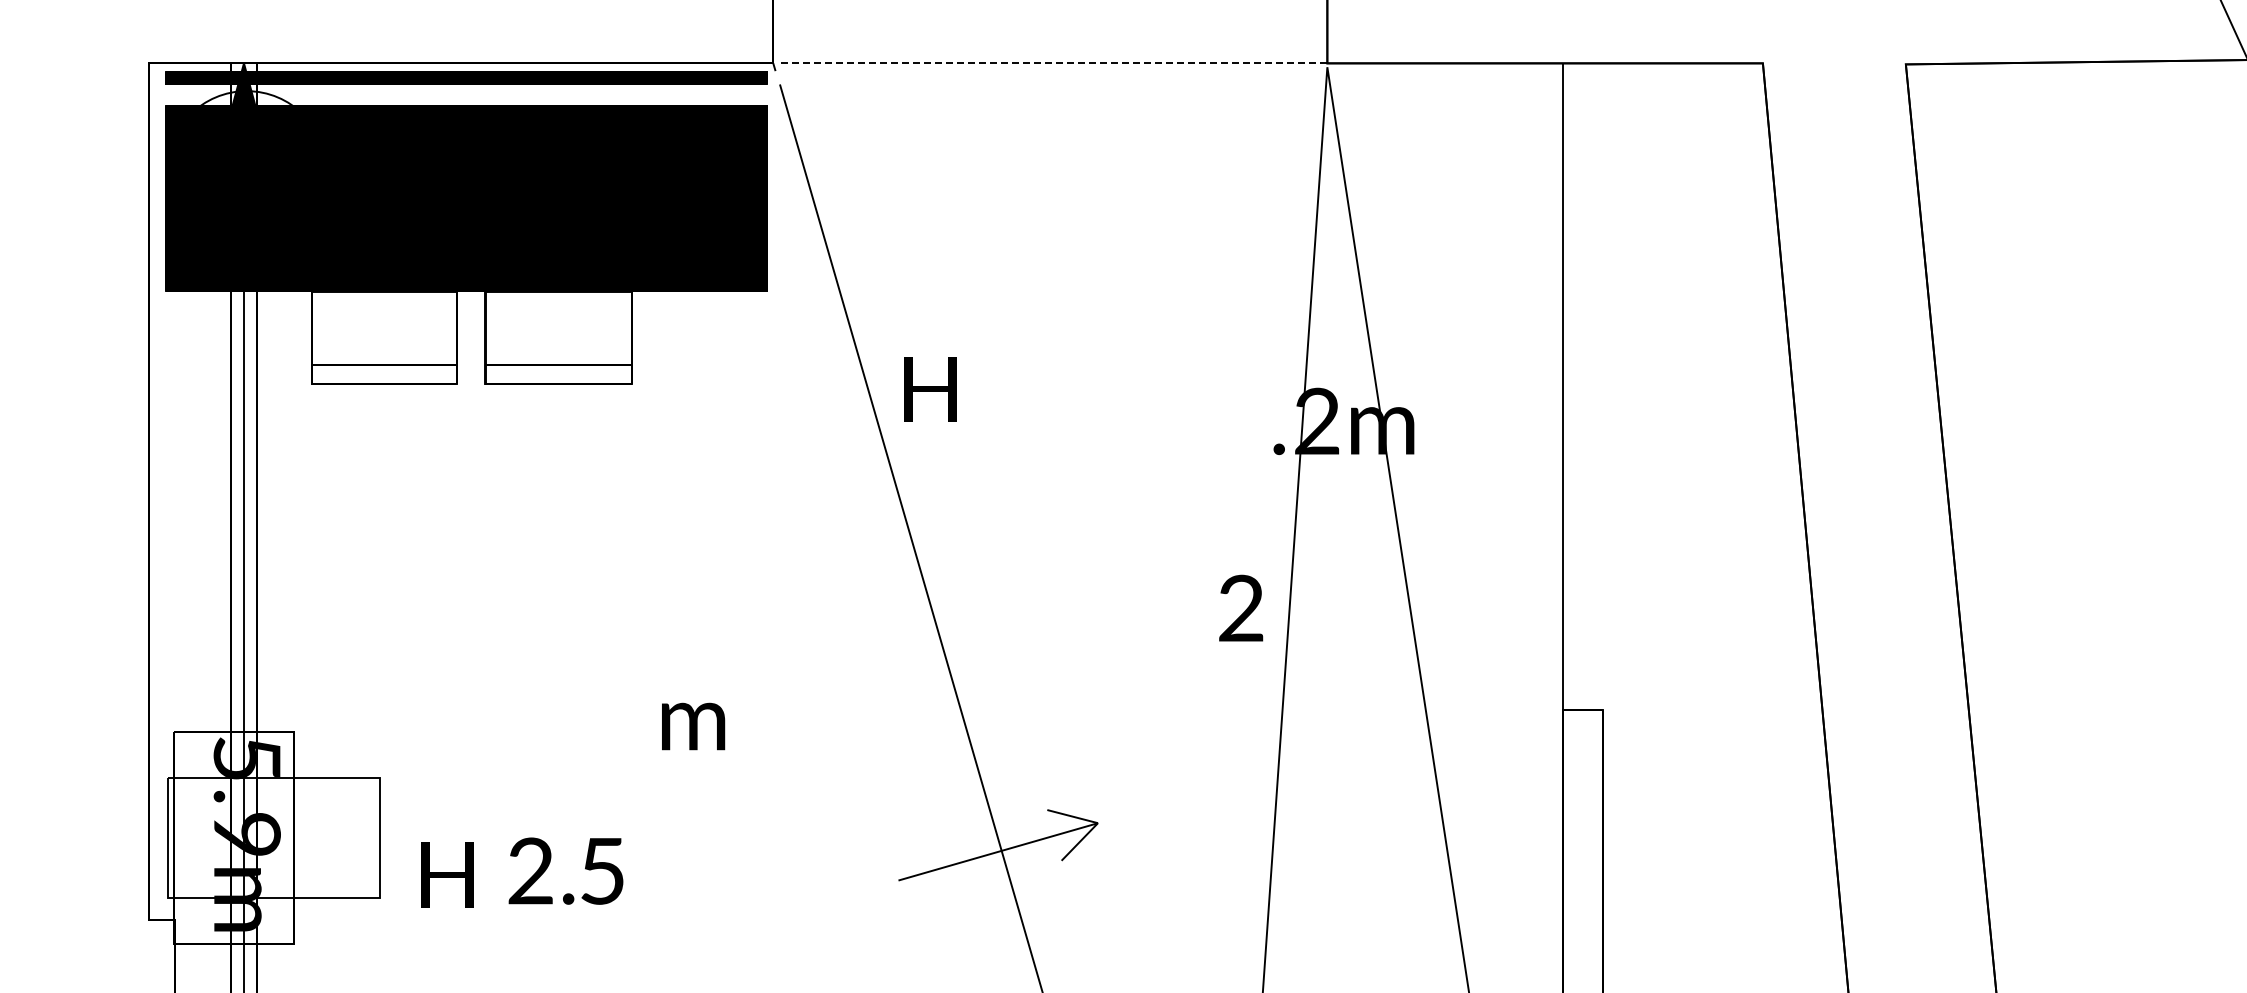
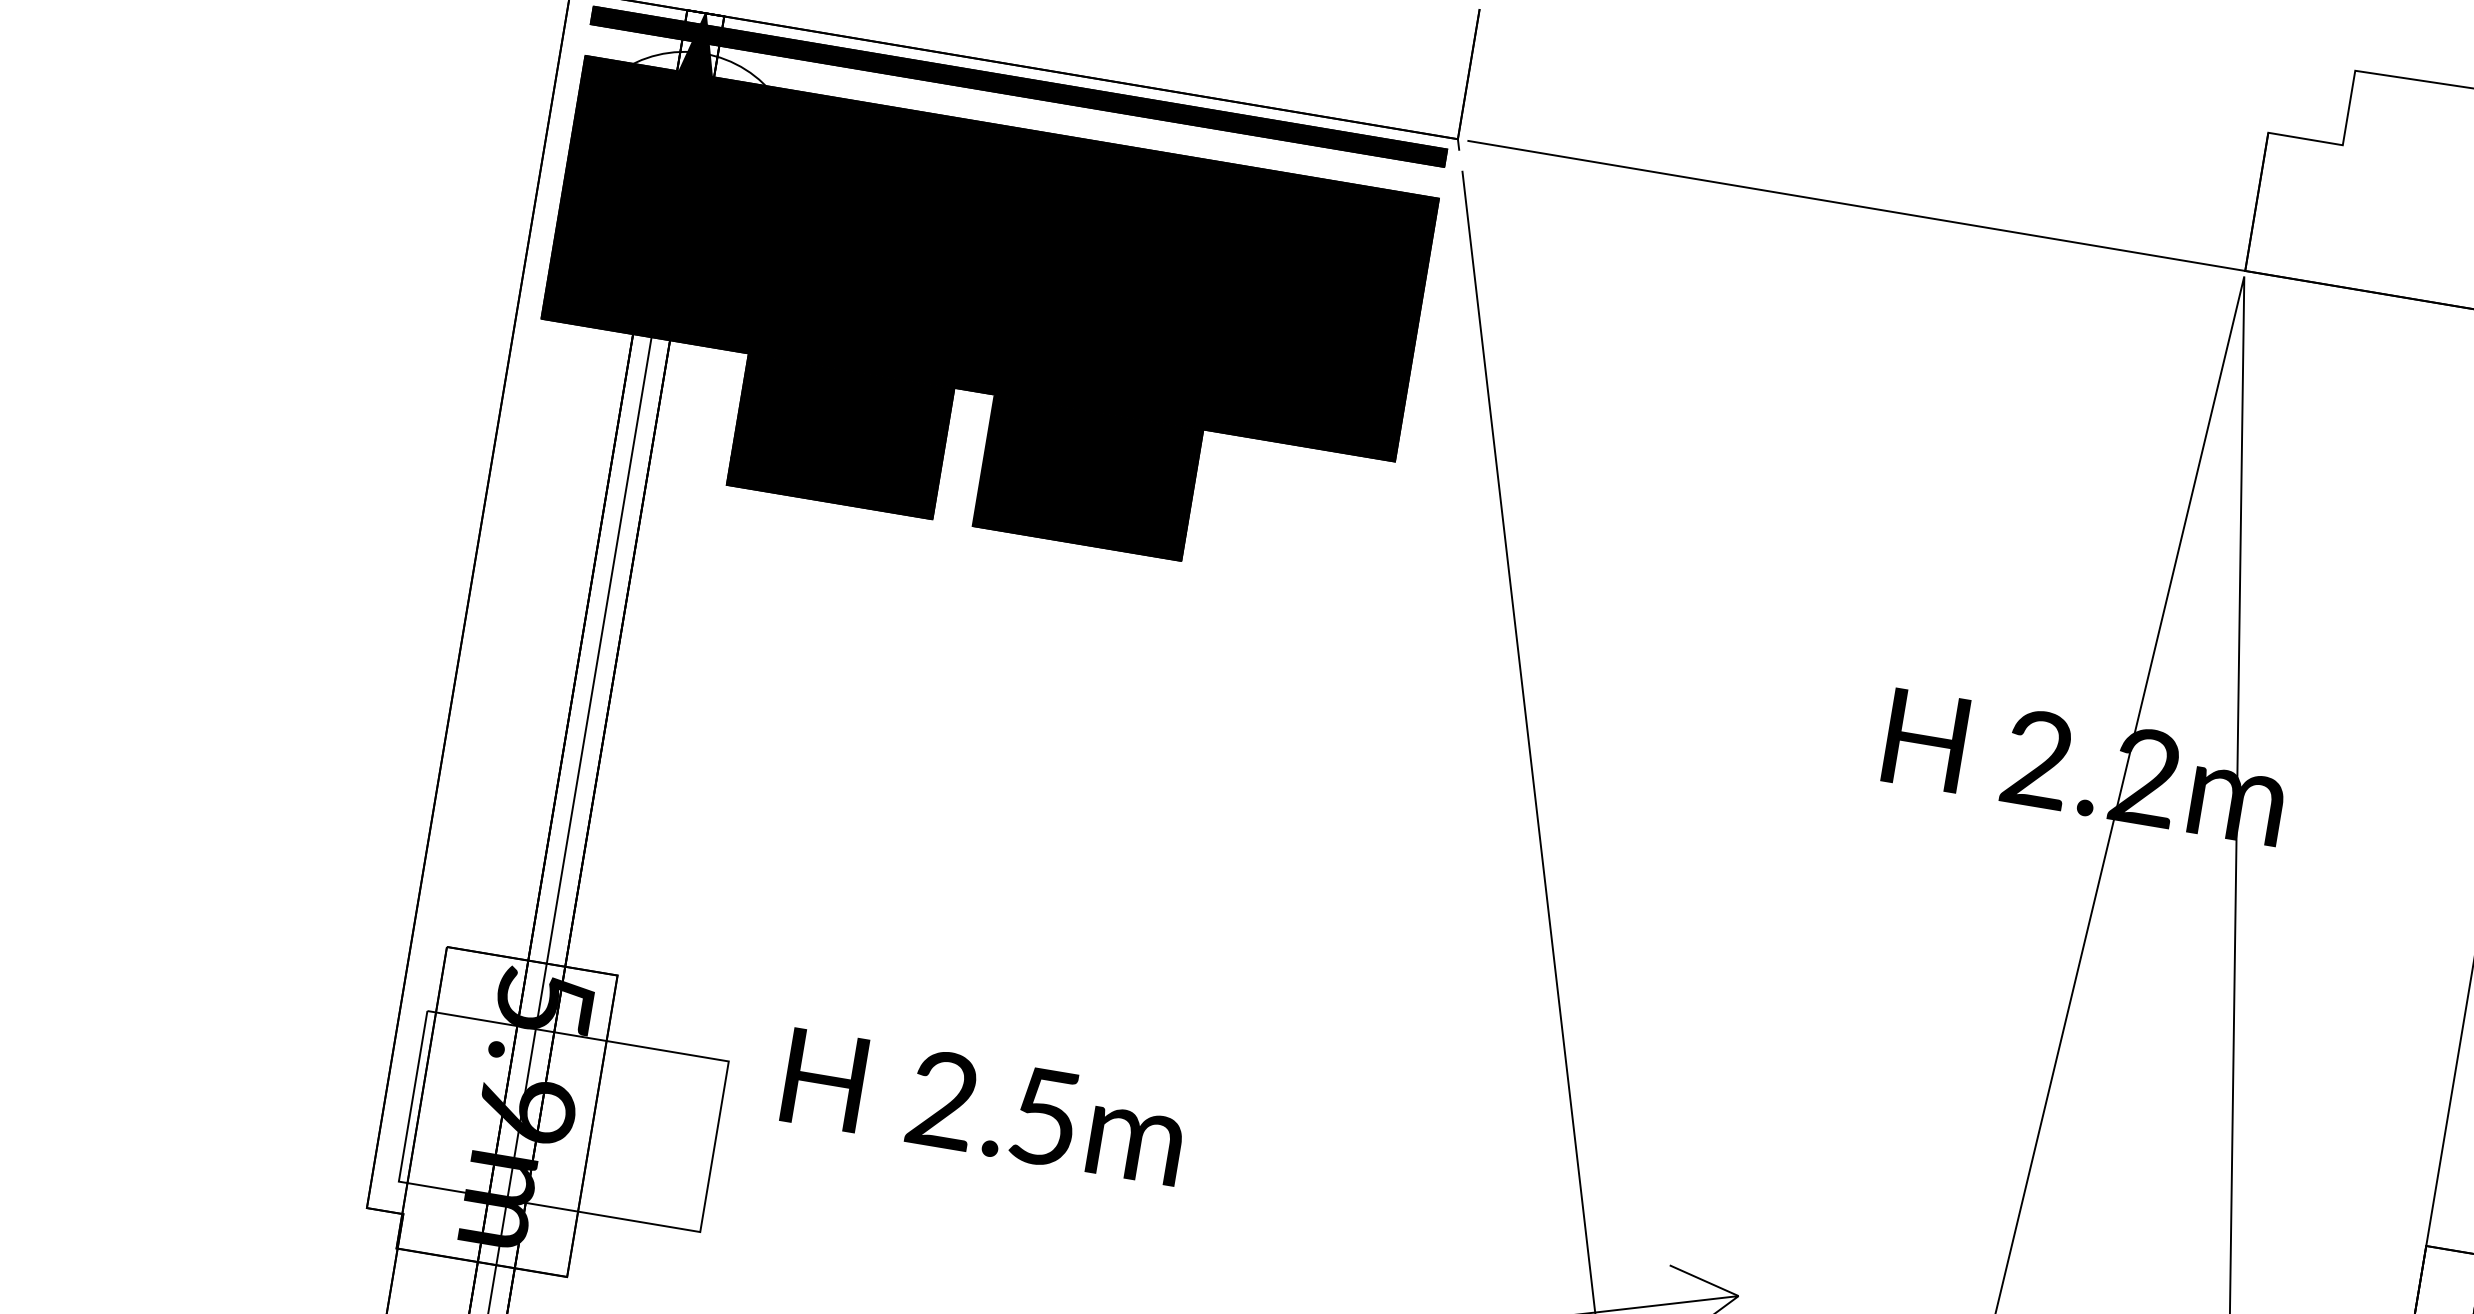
line: (1053, 63) -> (1856, 206), dashed -> solid
fill: (384, 337) -> (840, 436), added
fill: (558, 337) -> (1087, 477), added
text: (930, 389) -> (1925, 740), moved
text: (1241, 607) -> (2038, 758), moved
text: (693, 726) -> (1134, 1145), moved
text: (565, 870) -> (992, 1107), moved
text: (447, 874) -> (824, 1079), moved

